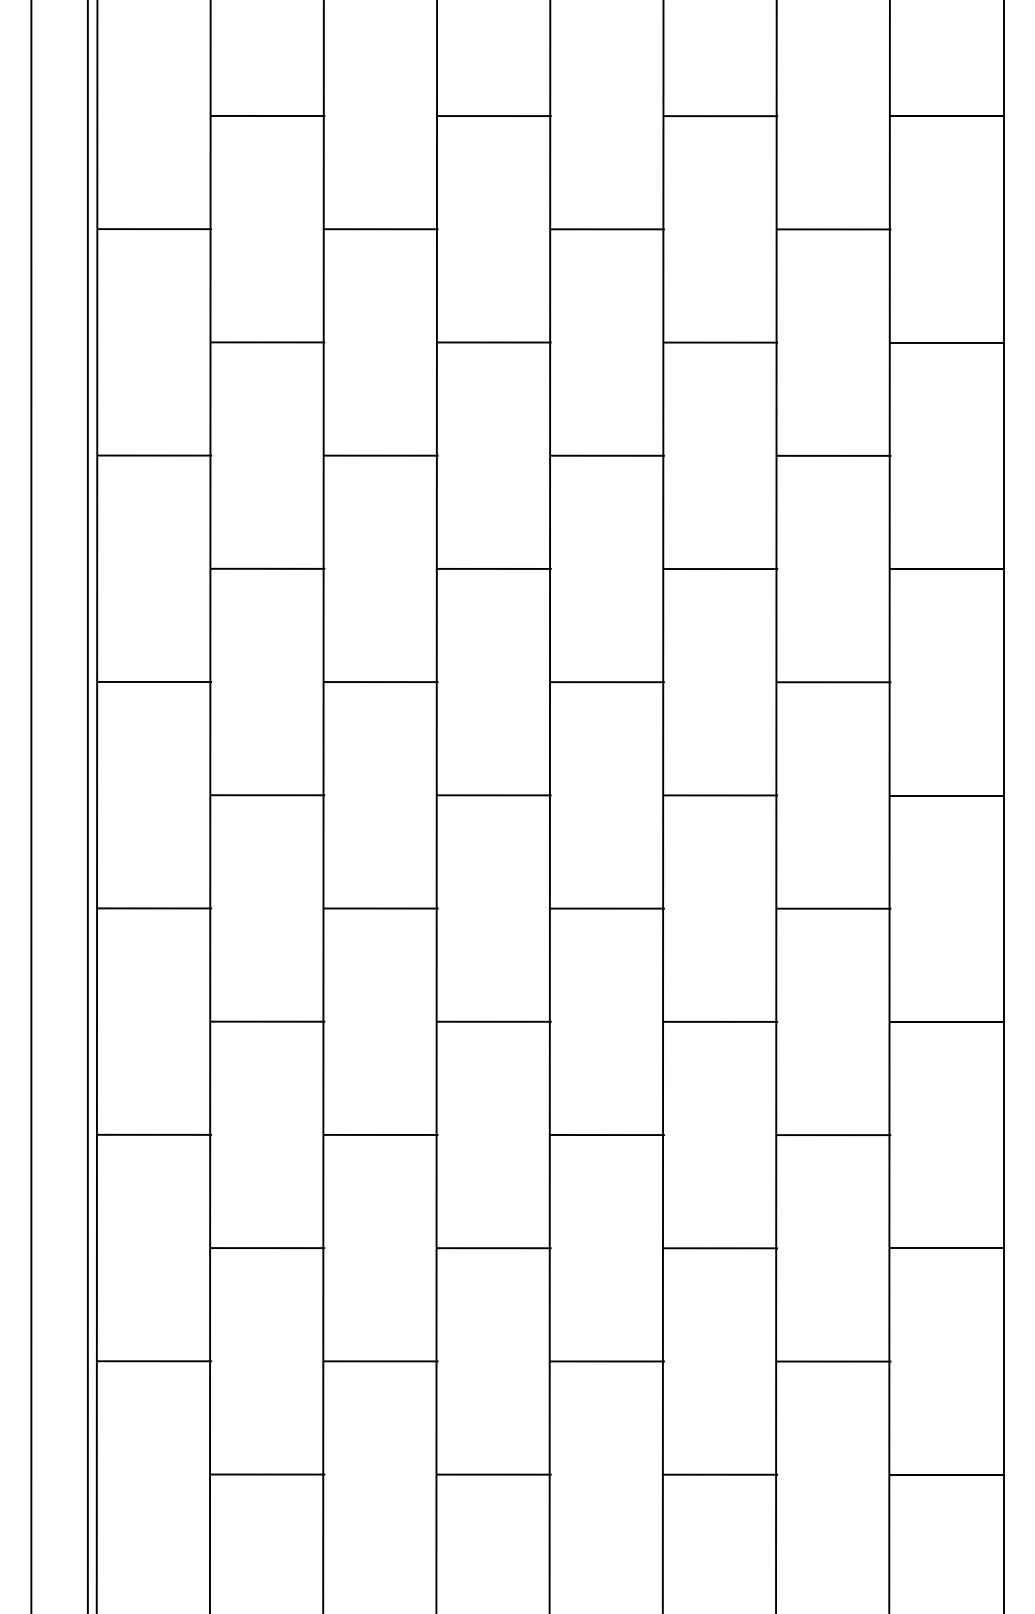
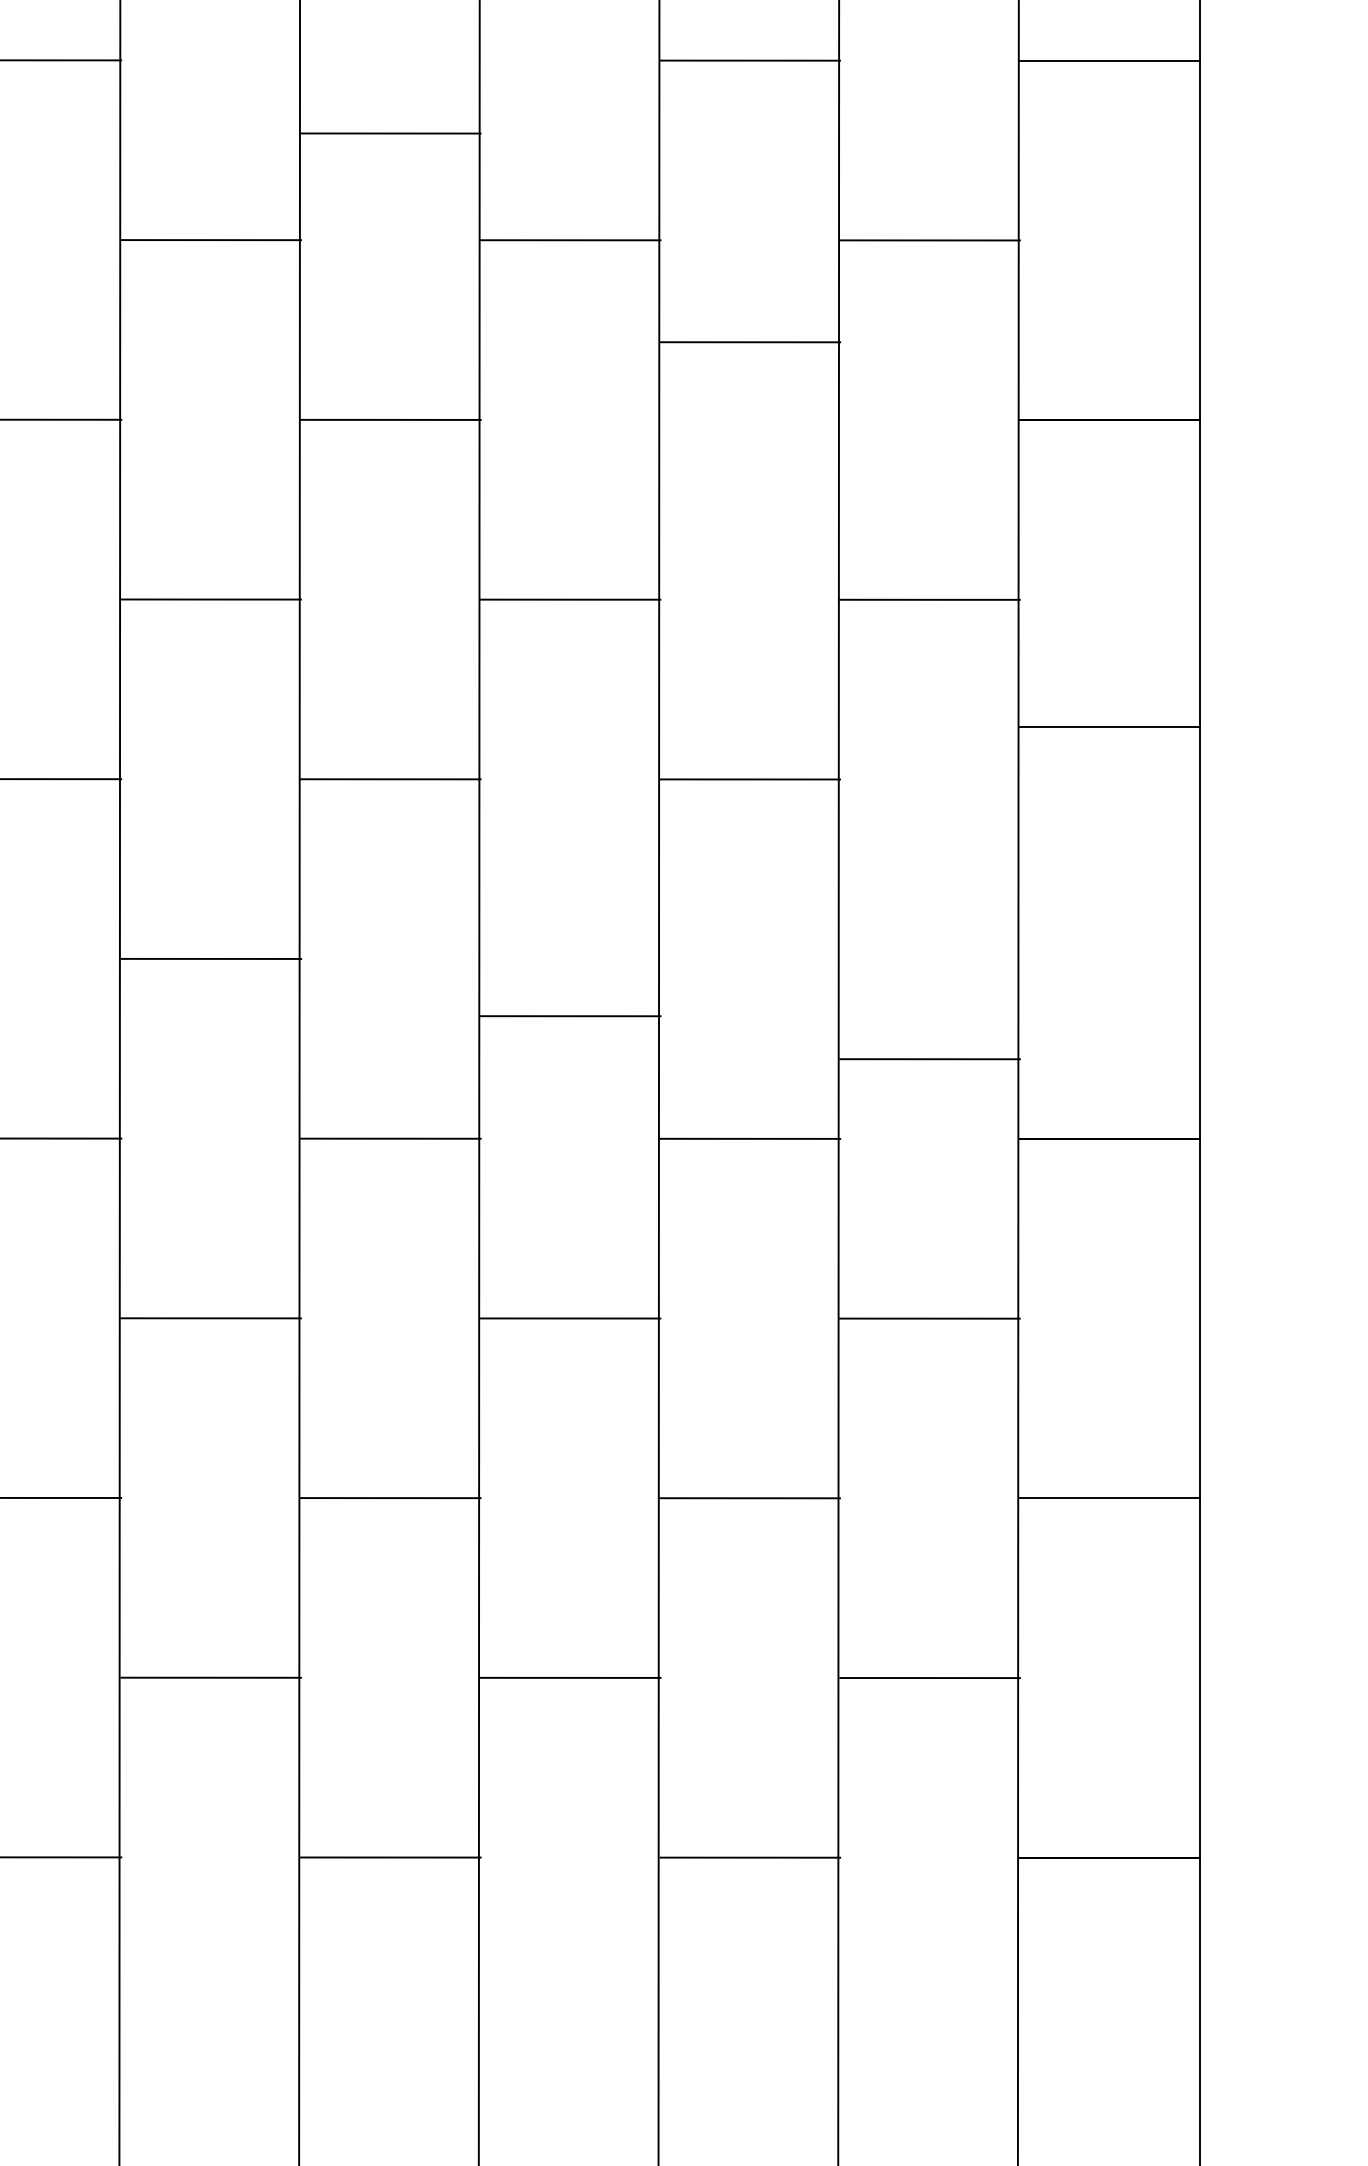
line: (493, 342) -> (389, 133), moved
line: (720, 569) -> (750, 343), moved
line: (946, 795) -> (1108, 727), moved
line: (607, 908) -> (570, 1016), moved
line: (833, 908) -> (929, 1058), moved

